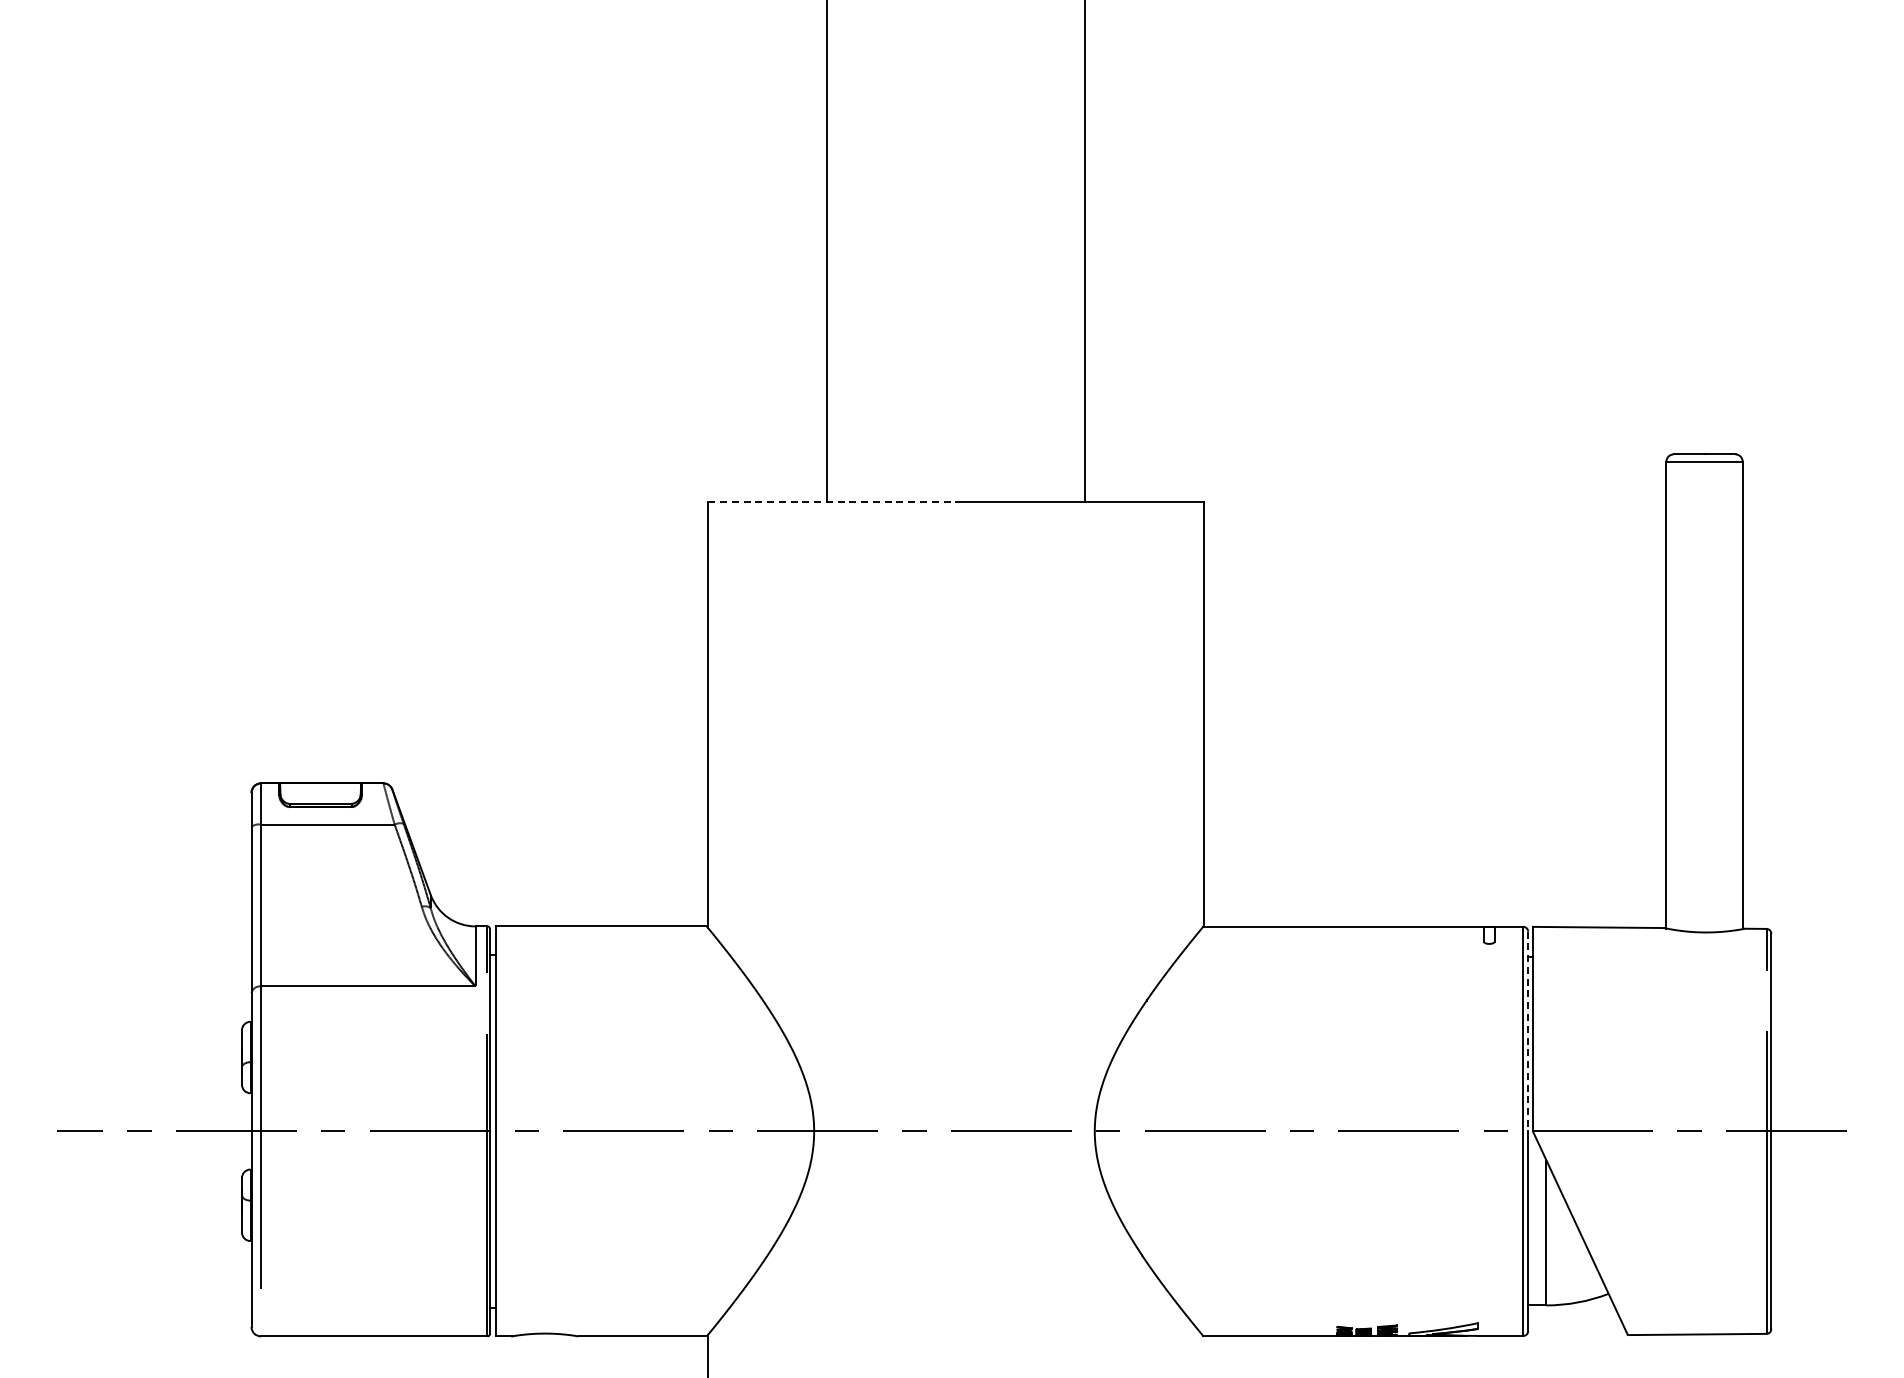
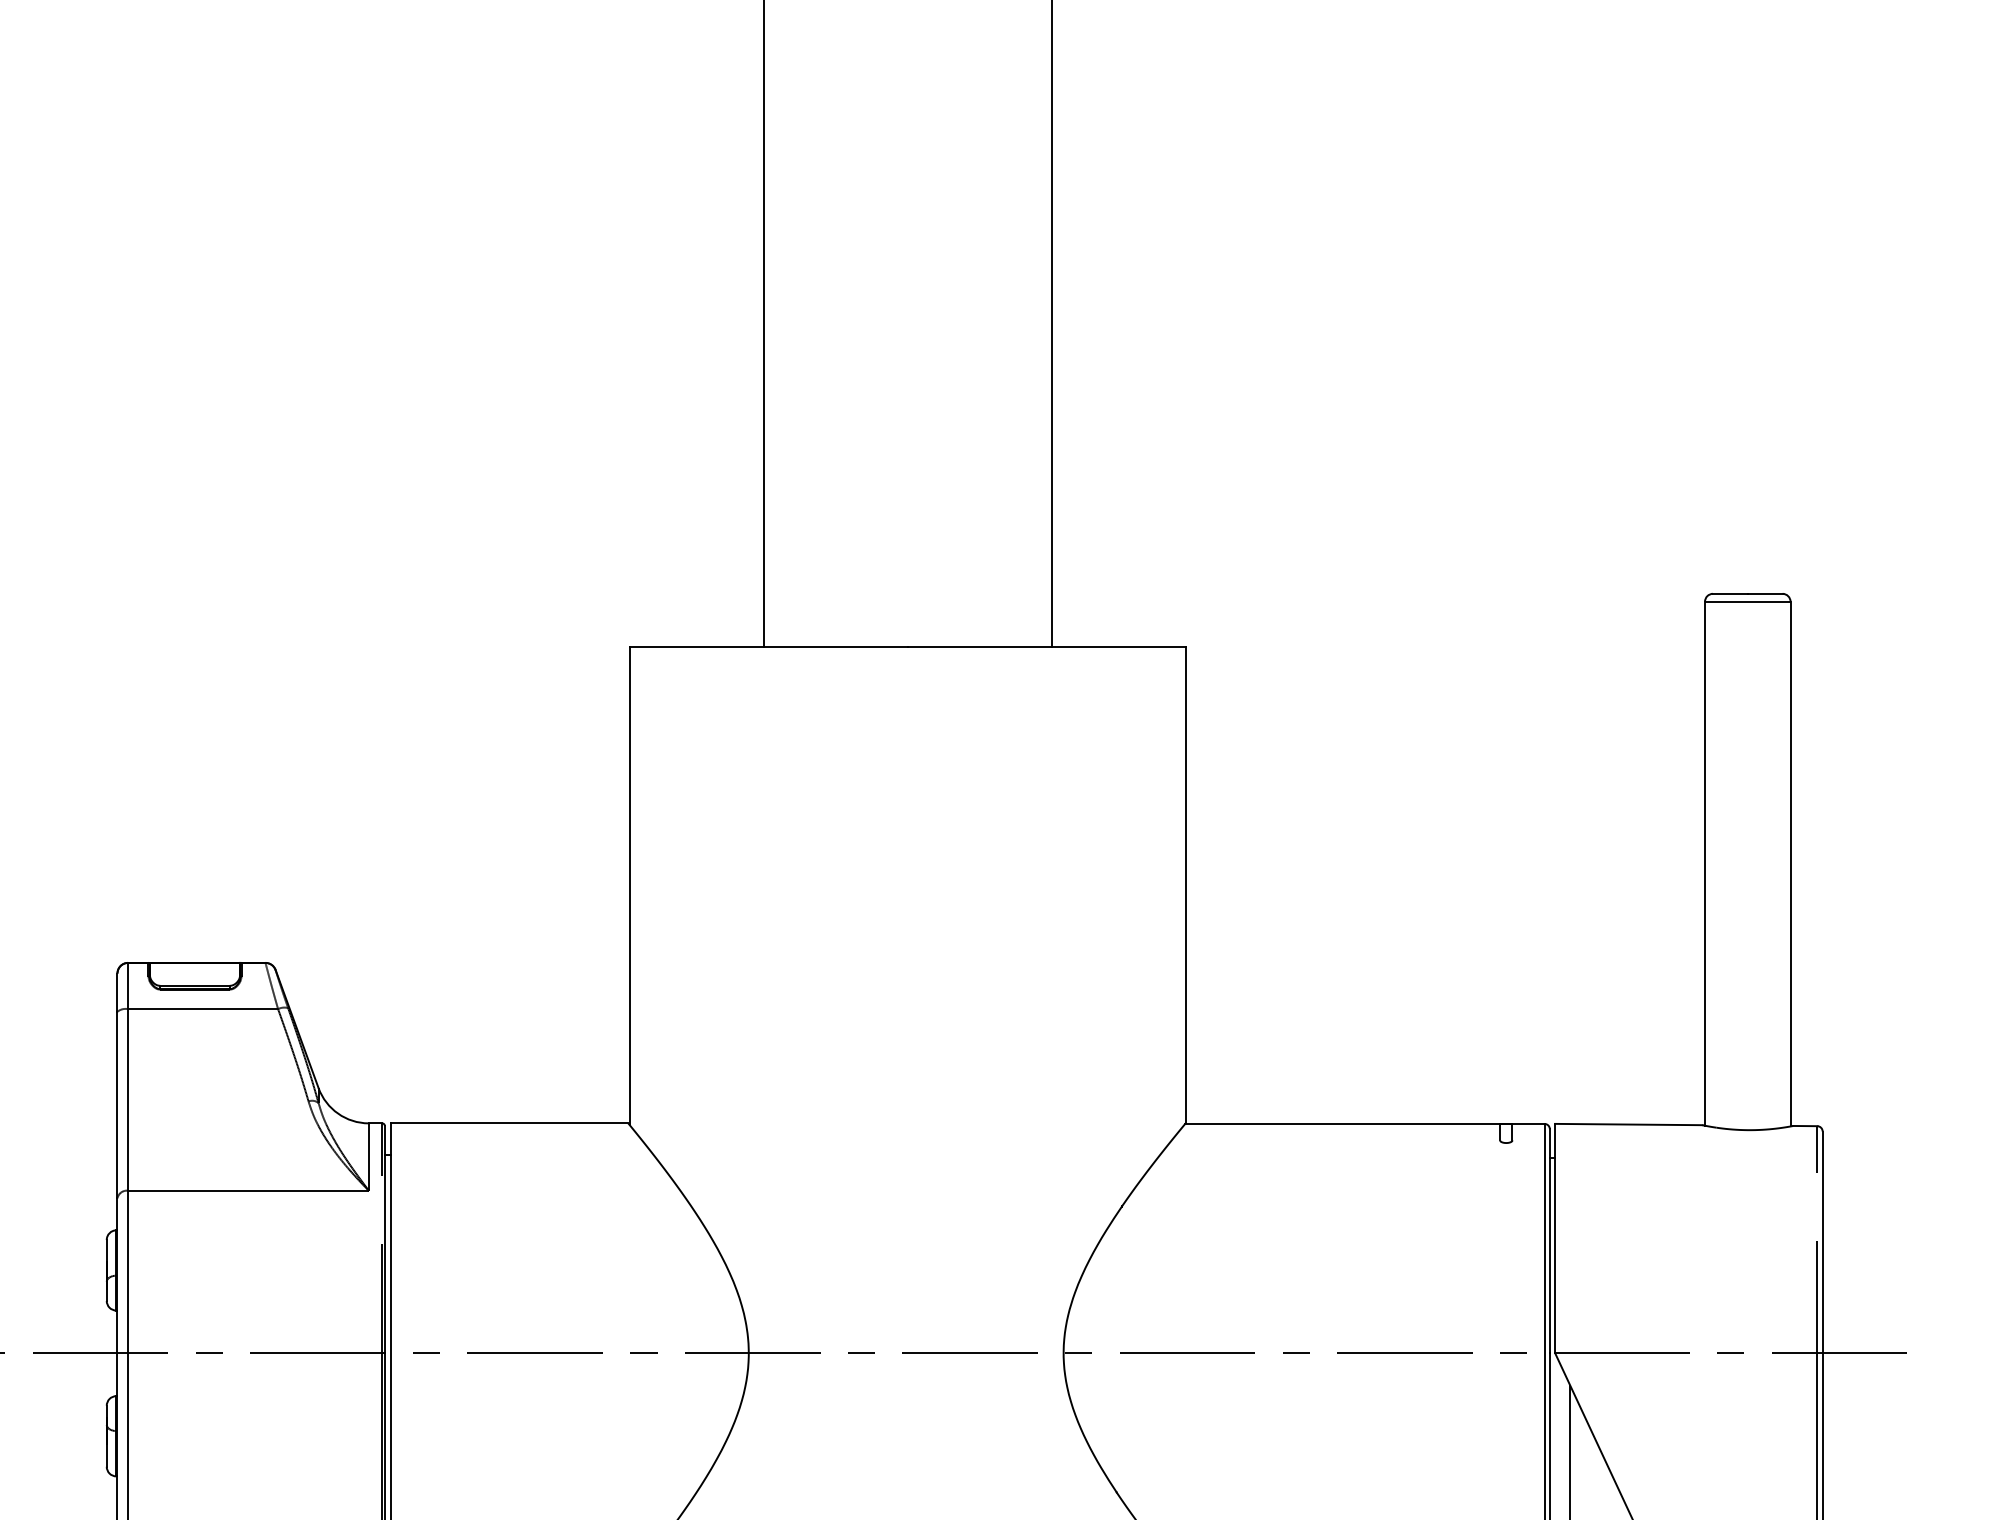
line: (832, 502) -> (769, 647), dashed -> solid
line: (1528, 1031) -> (1550, 1241), dashed -> solid

